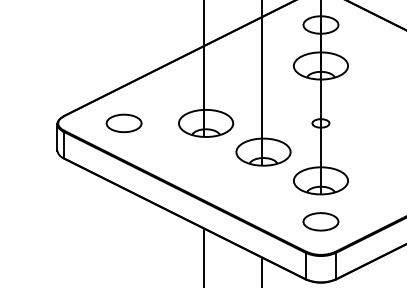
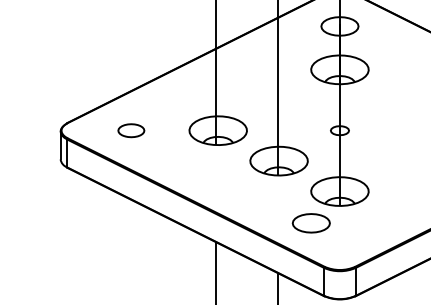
part: (123, 123) -> (130, 130), size x0.7
part: (320, 221) -> (310, 222), moved

